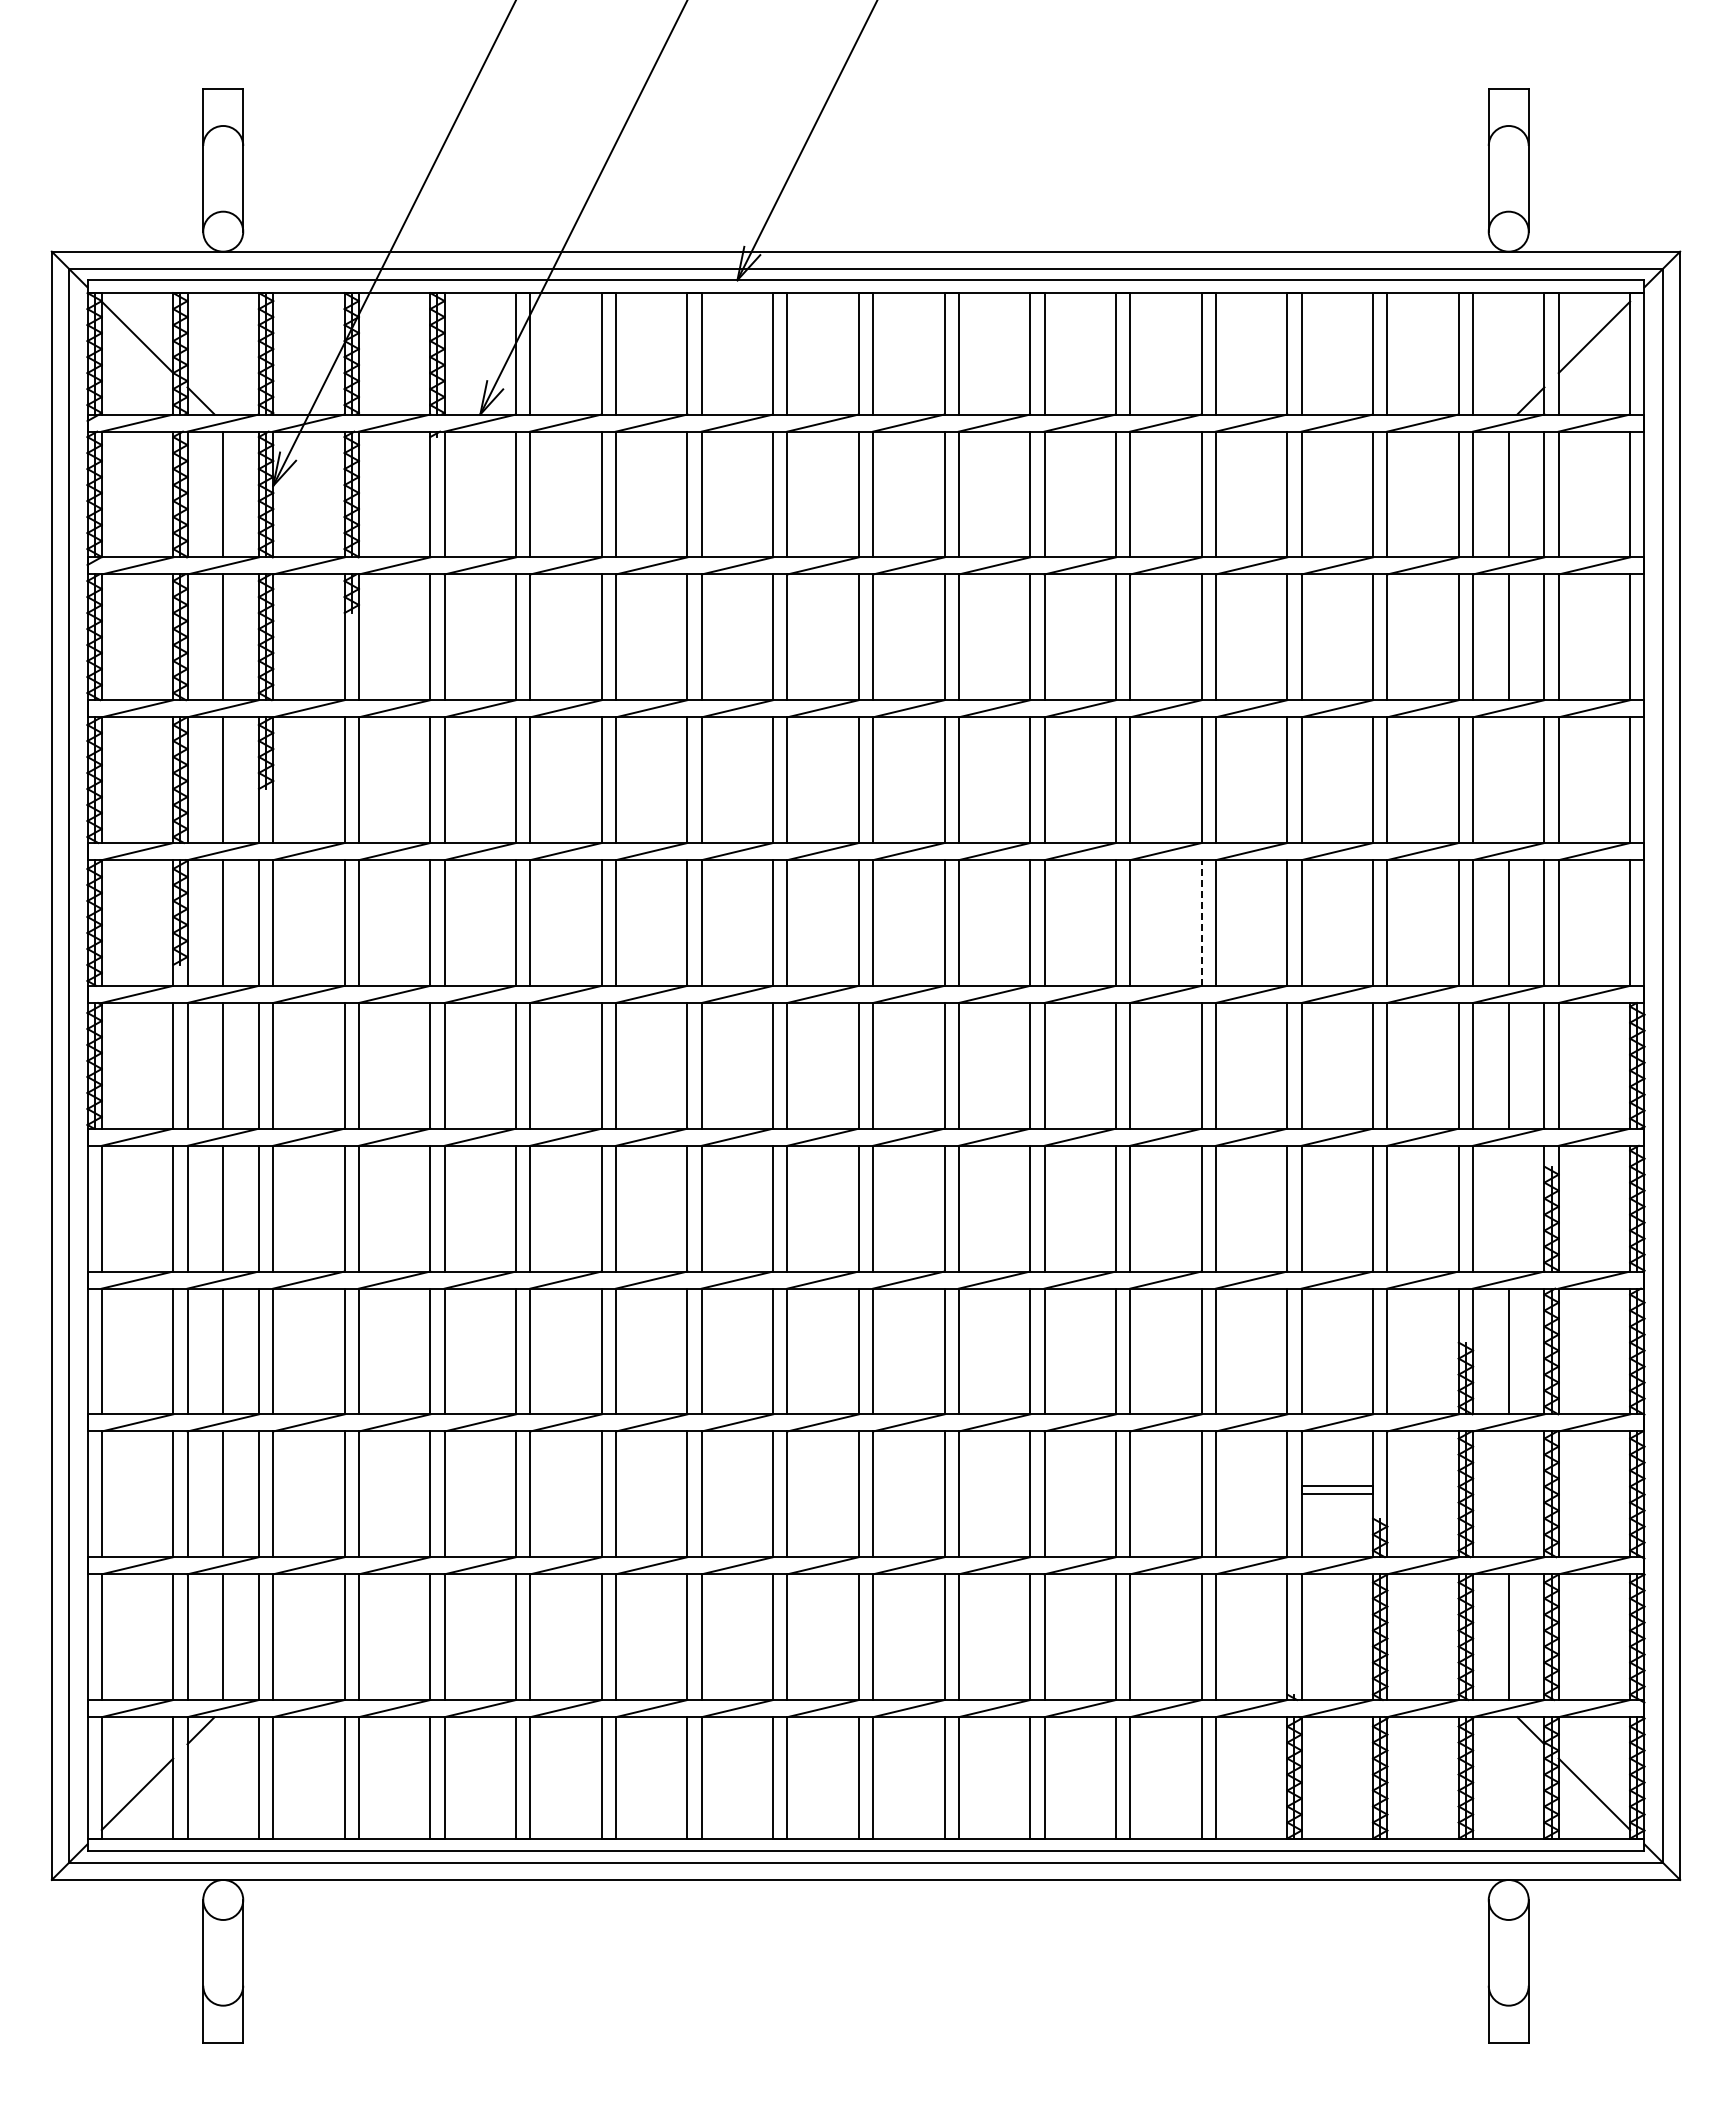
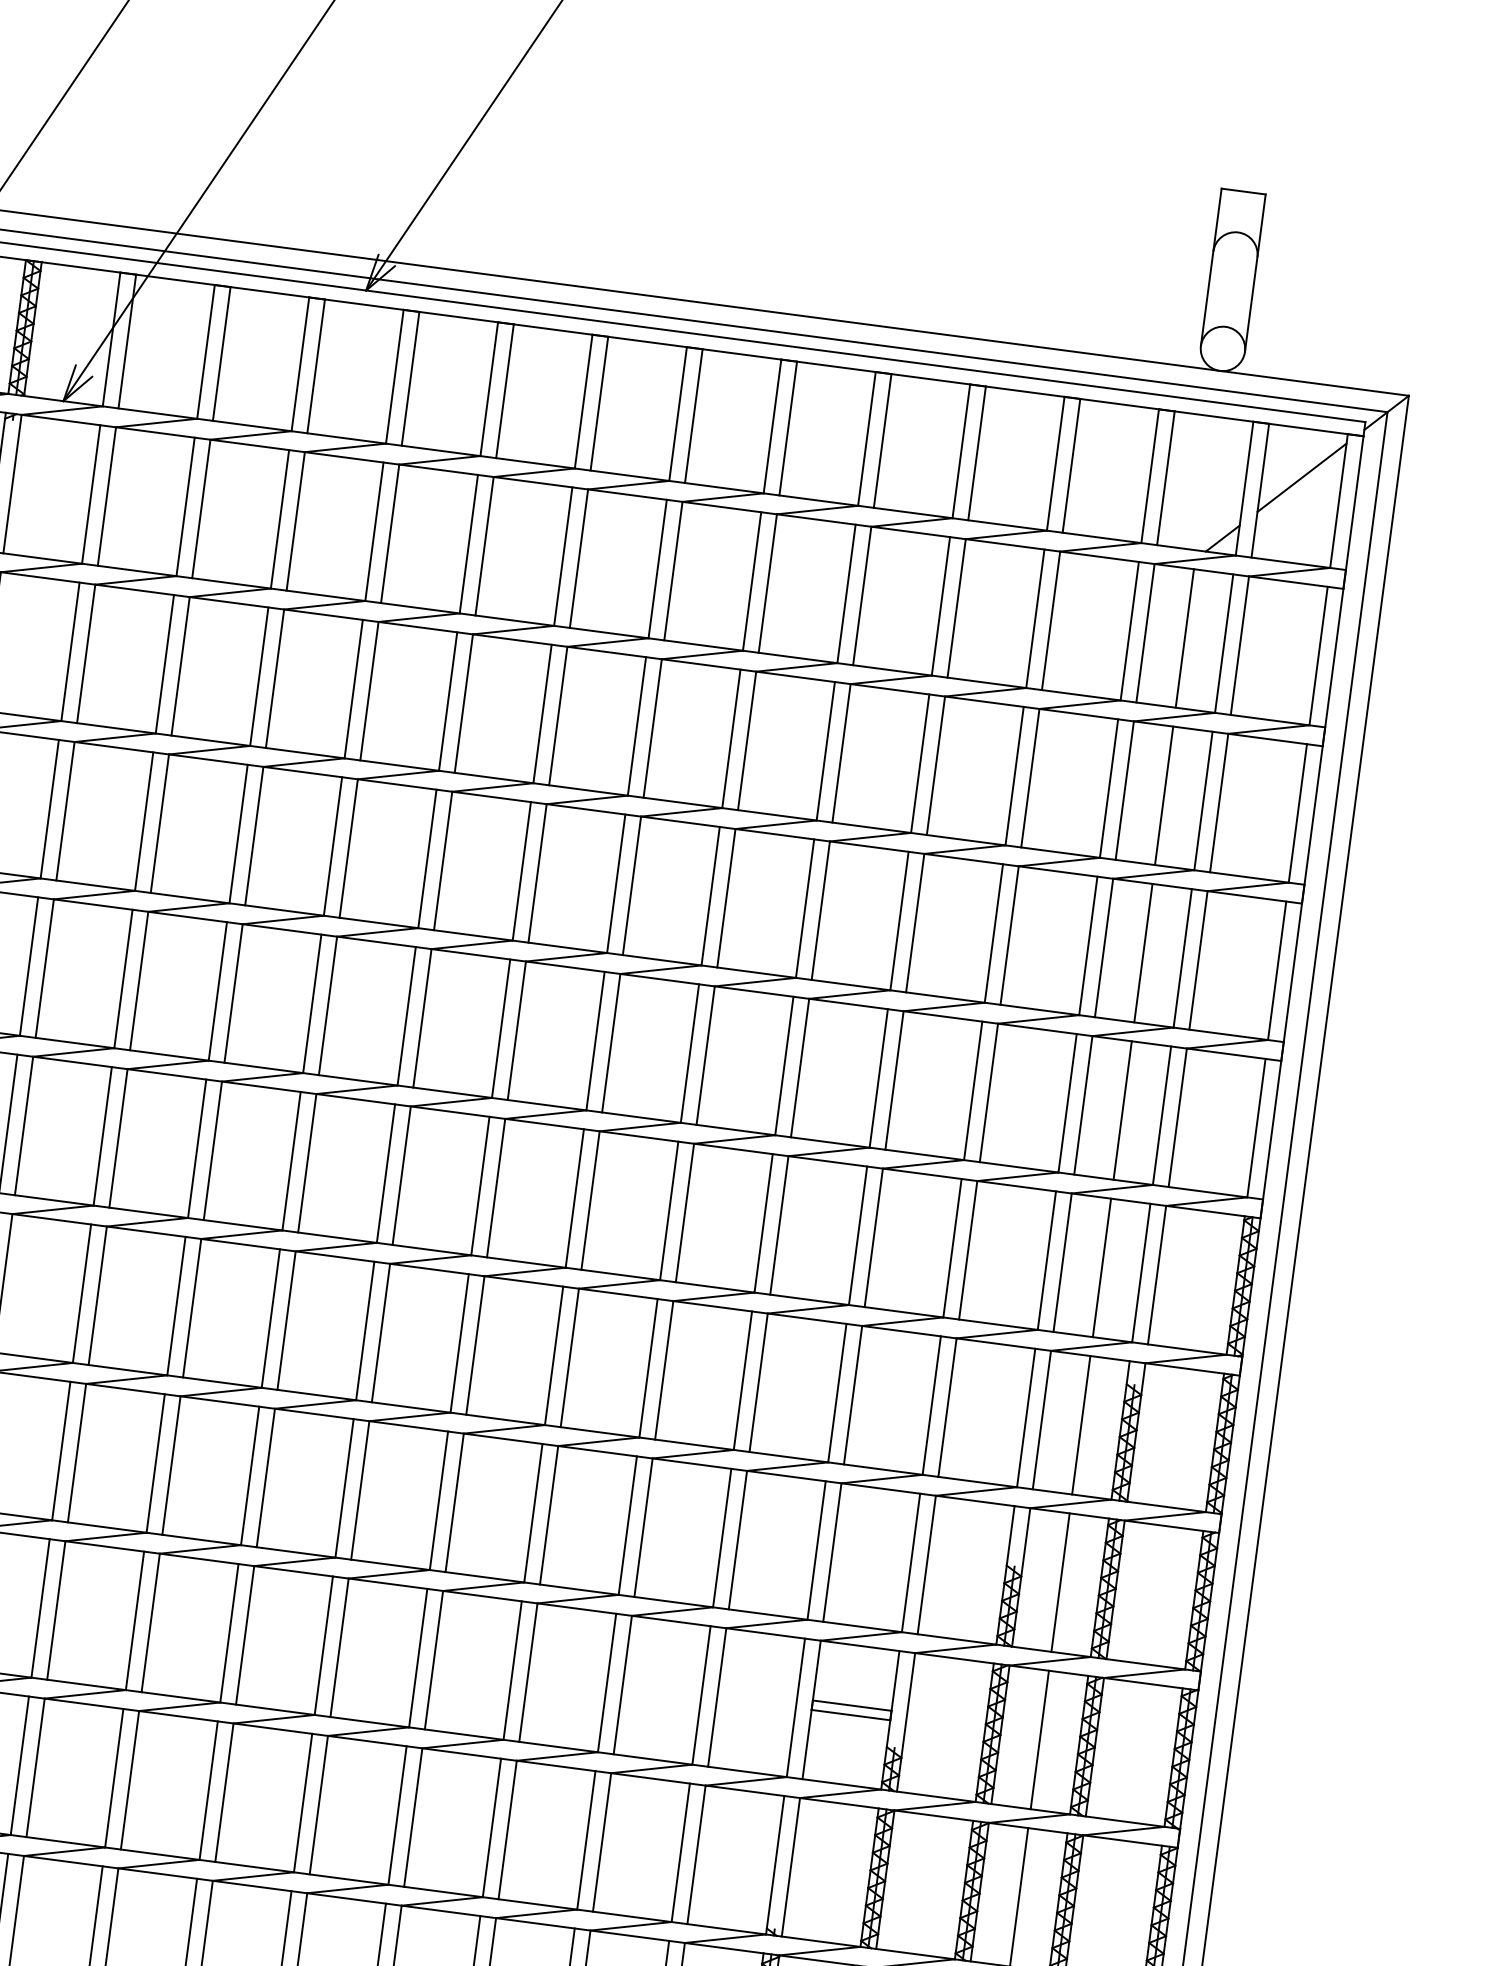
line: (1508, 780) -> (1143, 953), added
line: (1201, 923) -> (784, 1066), dashed -> solid
line: (1508, 1208) -> (1081, 1425), added
line: (1508, 1494) -> (1039, 1740), added

